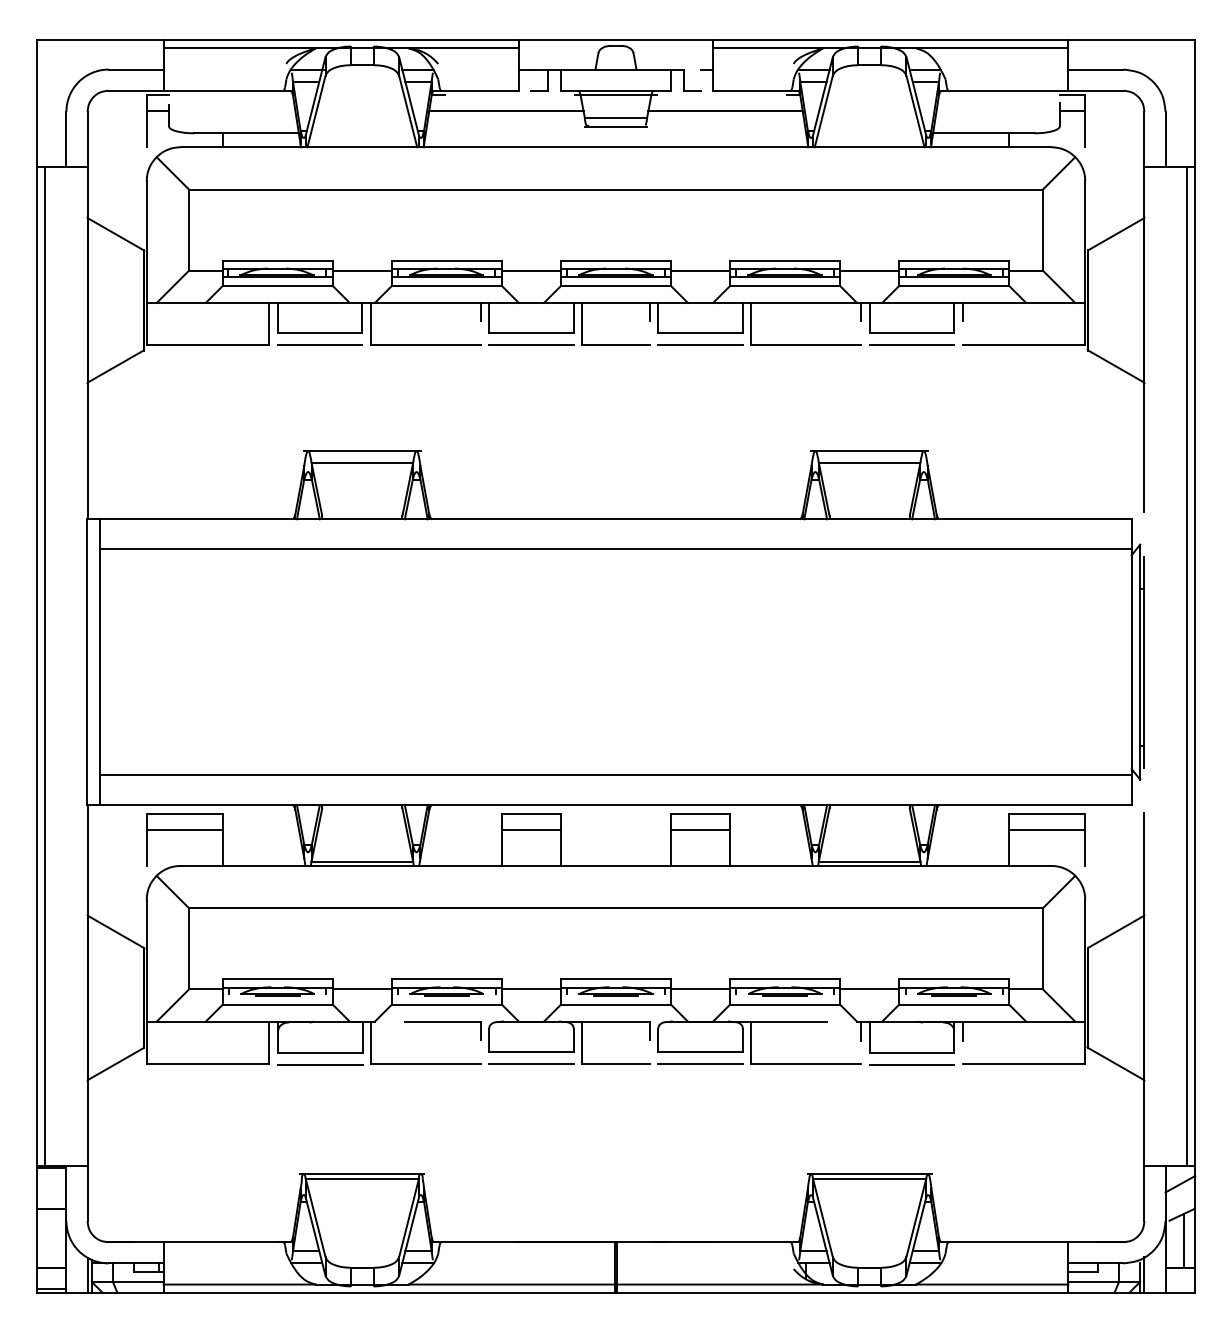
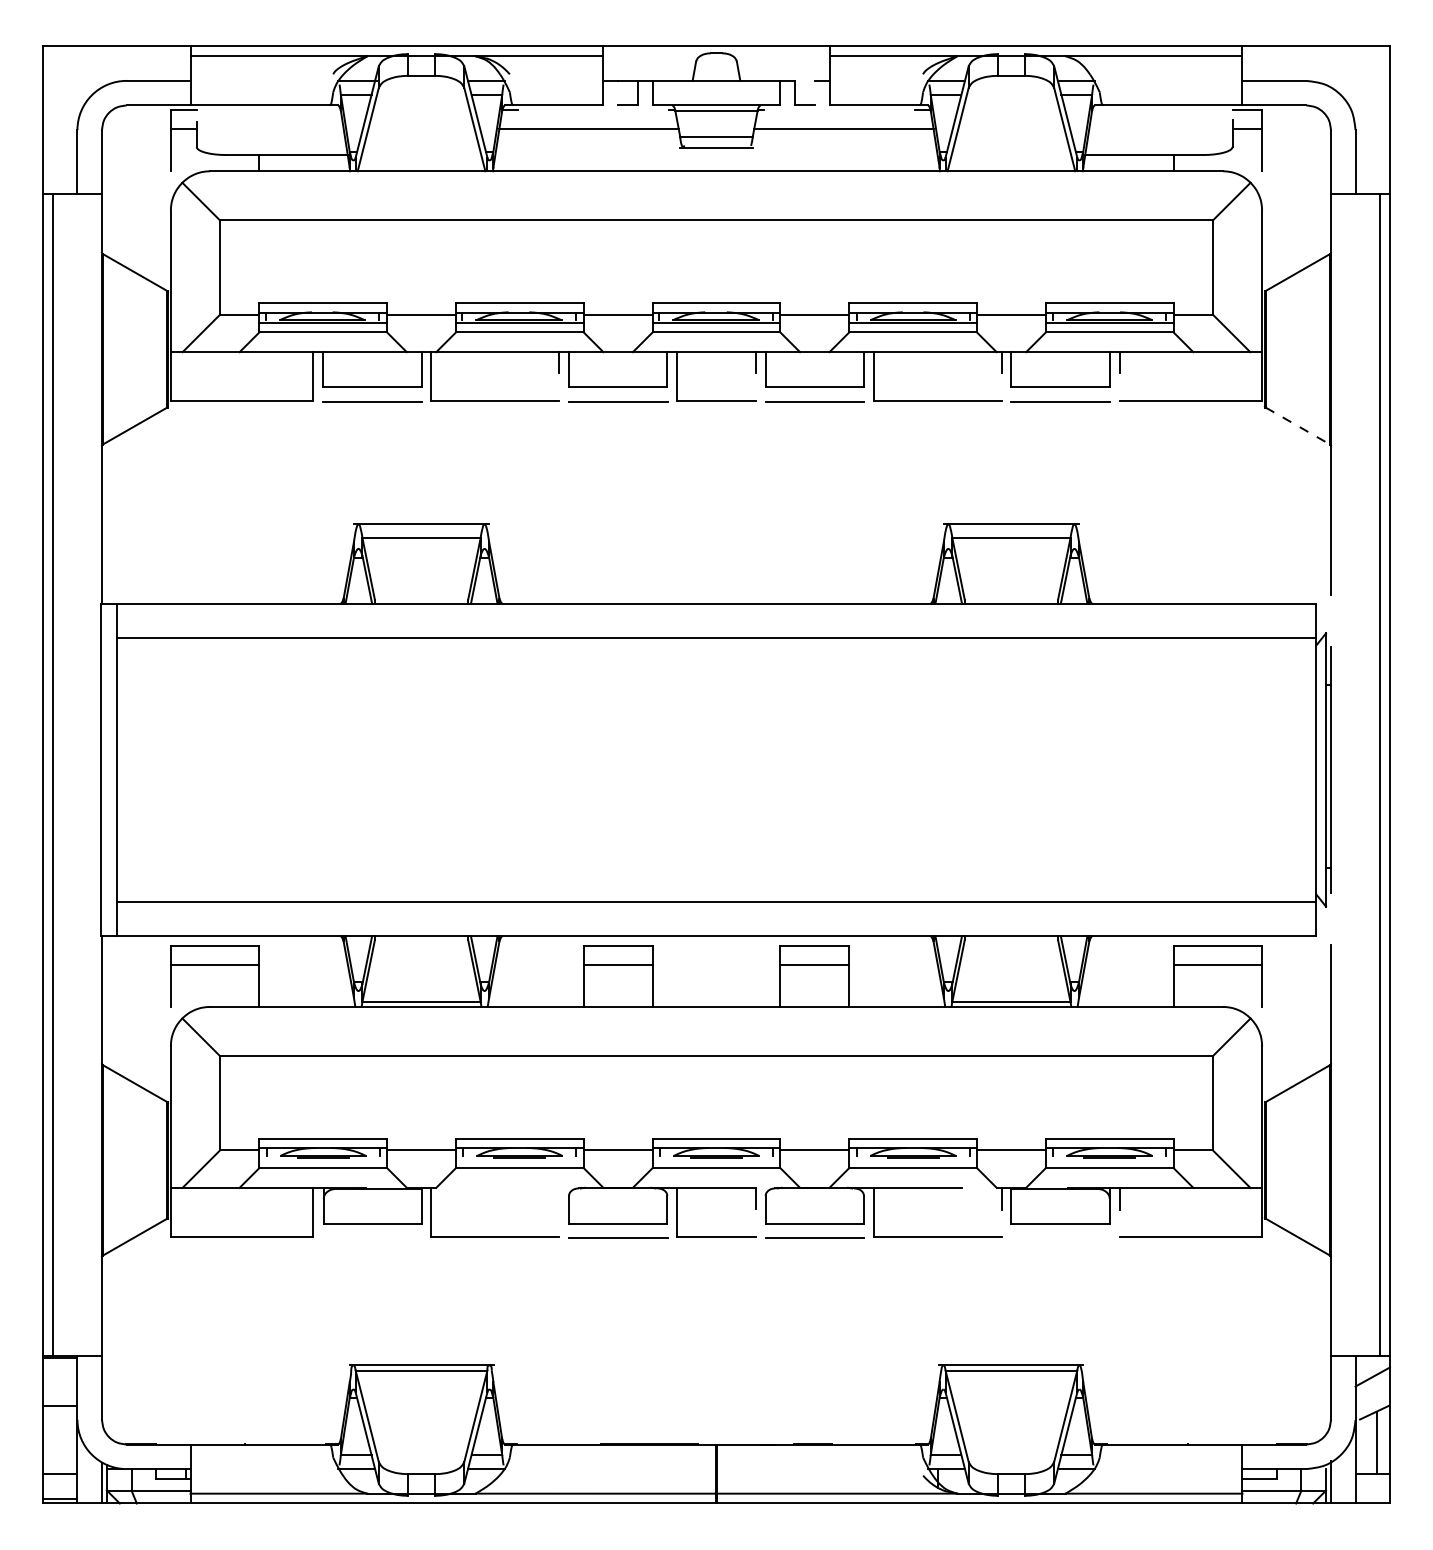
line: (1116, 366) -> (1298, 426), solid -> dashed
part: (442, 1022) -> (514, 1188), removed
line: (320, 1065) -> (372, 1238), removed
line: (911, 1065) -> (1060, 1238), removed

